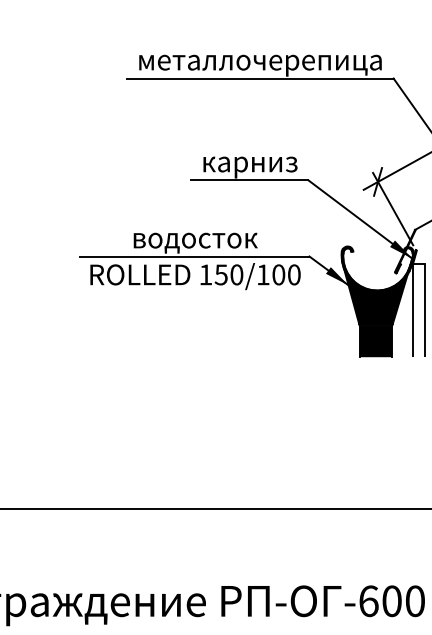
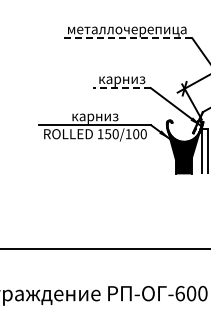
line: (258, 79) -> (126, 38), solid -> dashed
line: (250, 181) -> (122, 88), solid -> dashed
text: (195, 242) -> (95, 118), водосток -> карниз

